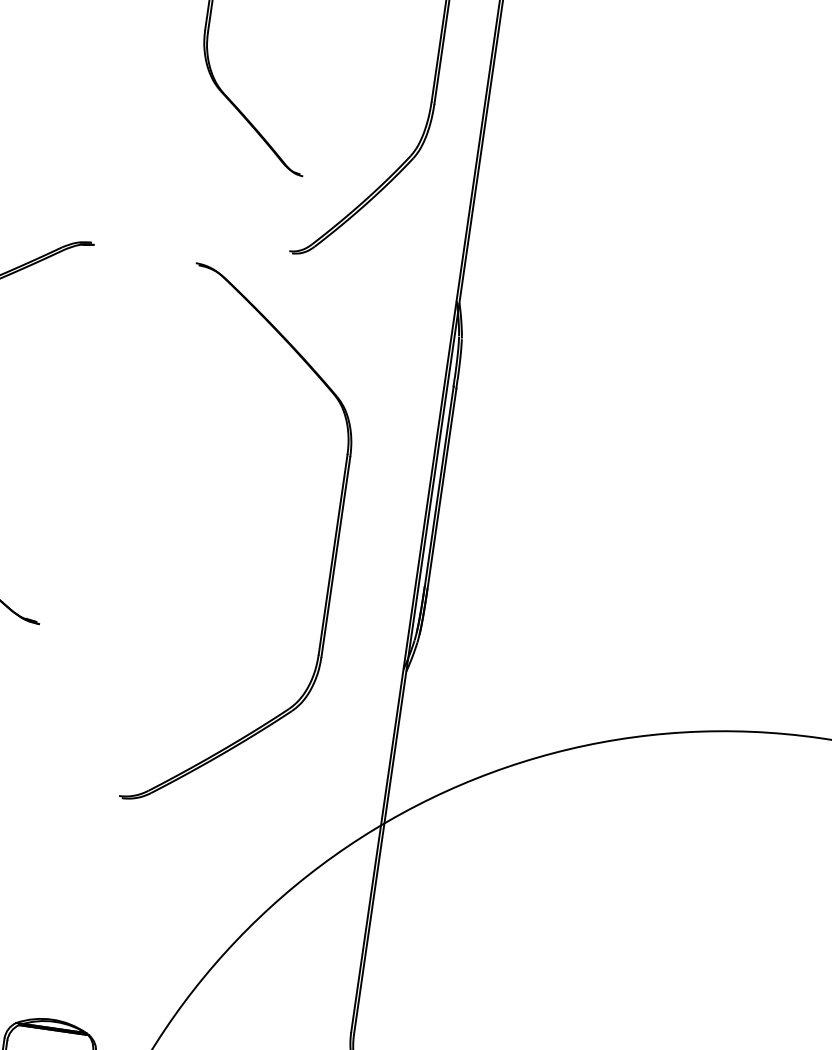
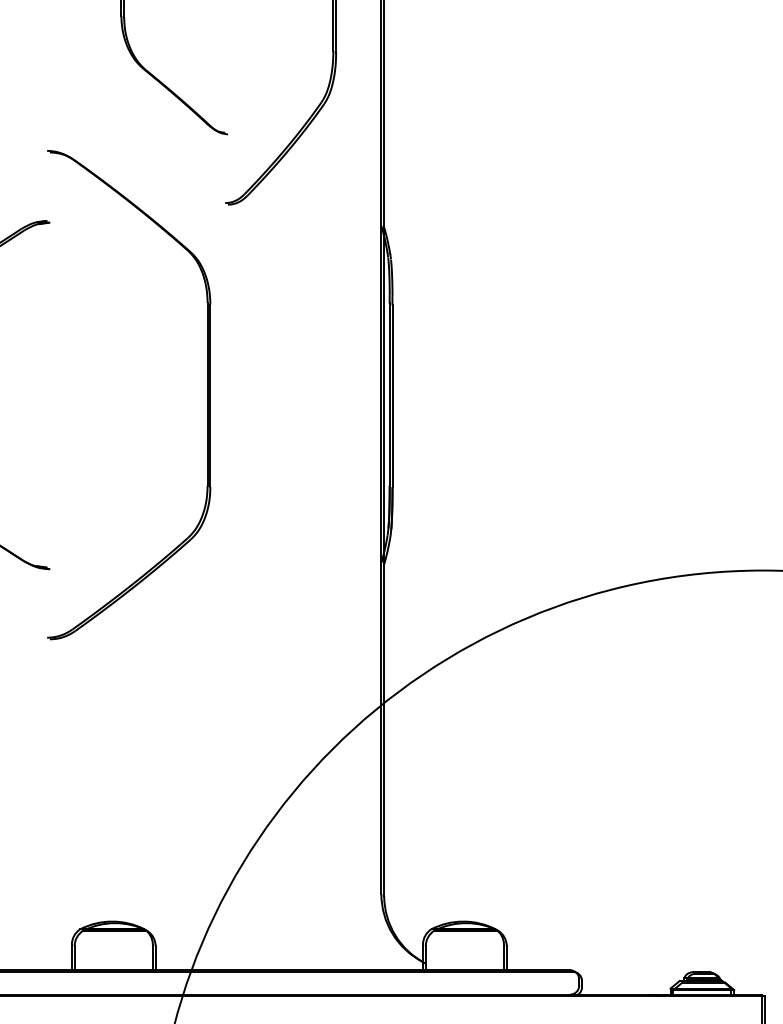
part: (332, 556) -> (207, 395), moved

